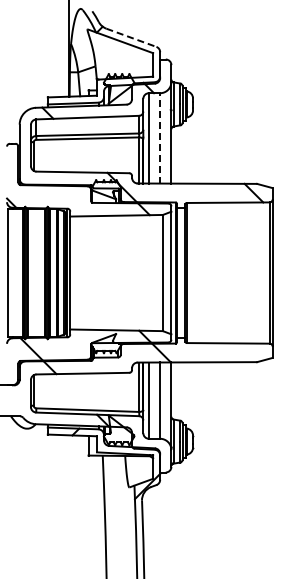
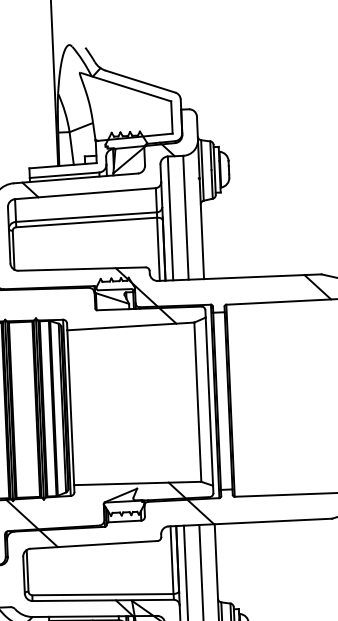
line: (131, 37) -> (140, 81), dashed -> solid
line: (160, 137) -> (186, 216), dashed -> solid

